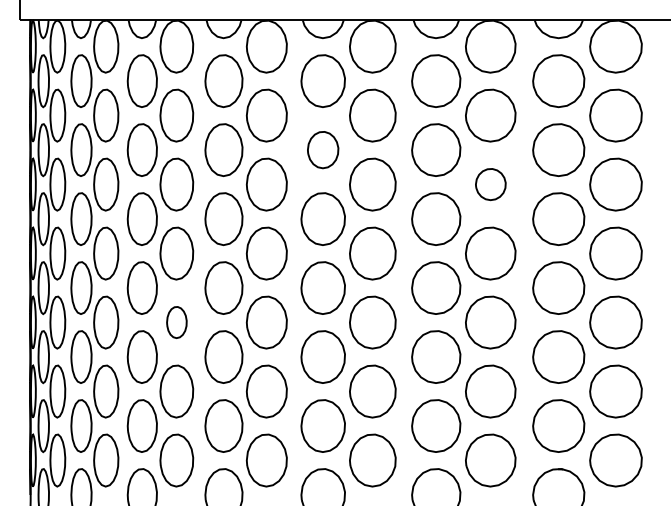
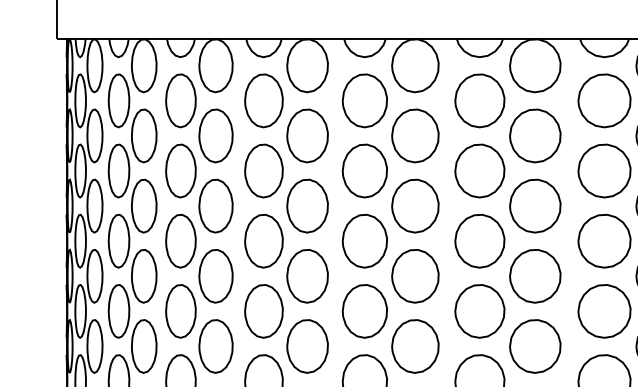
part: (322, 149) -> (364, 170), size x1.43
part: (490, 184) -> (535, 206), size x1.67
part: (176, 322) -> (215, 346), size x1.67

